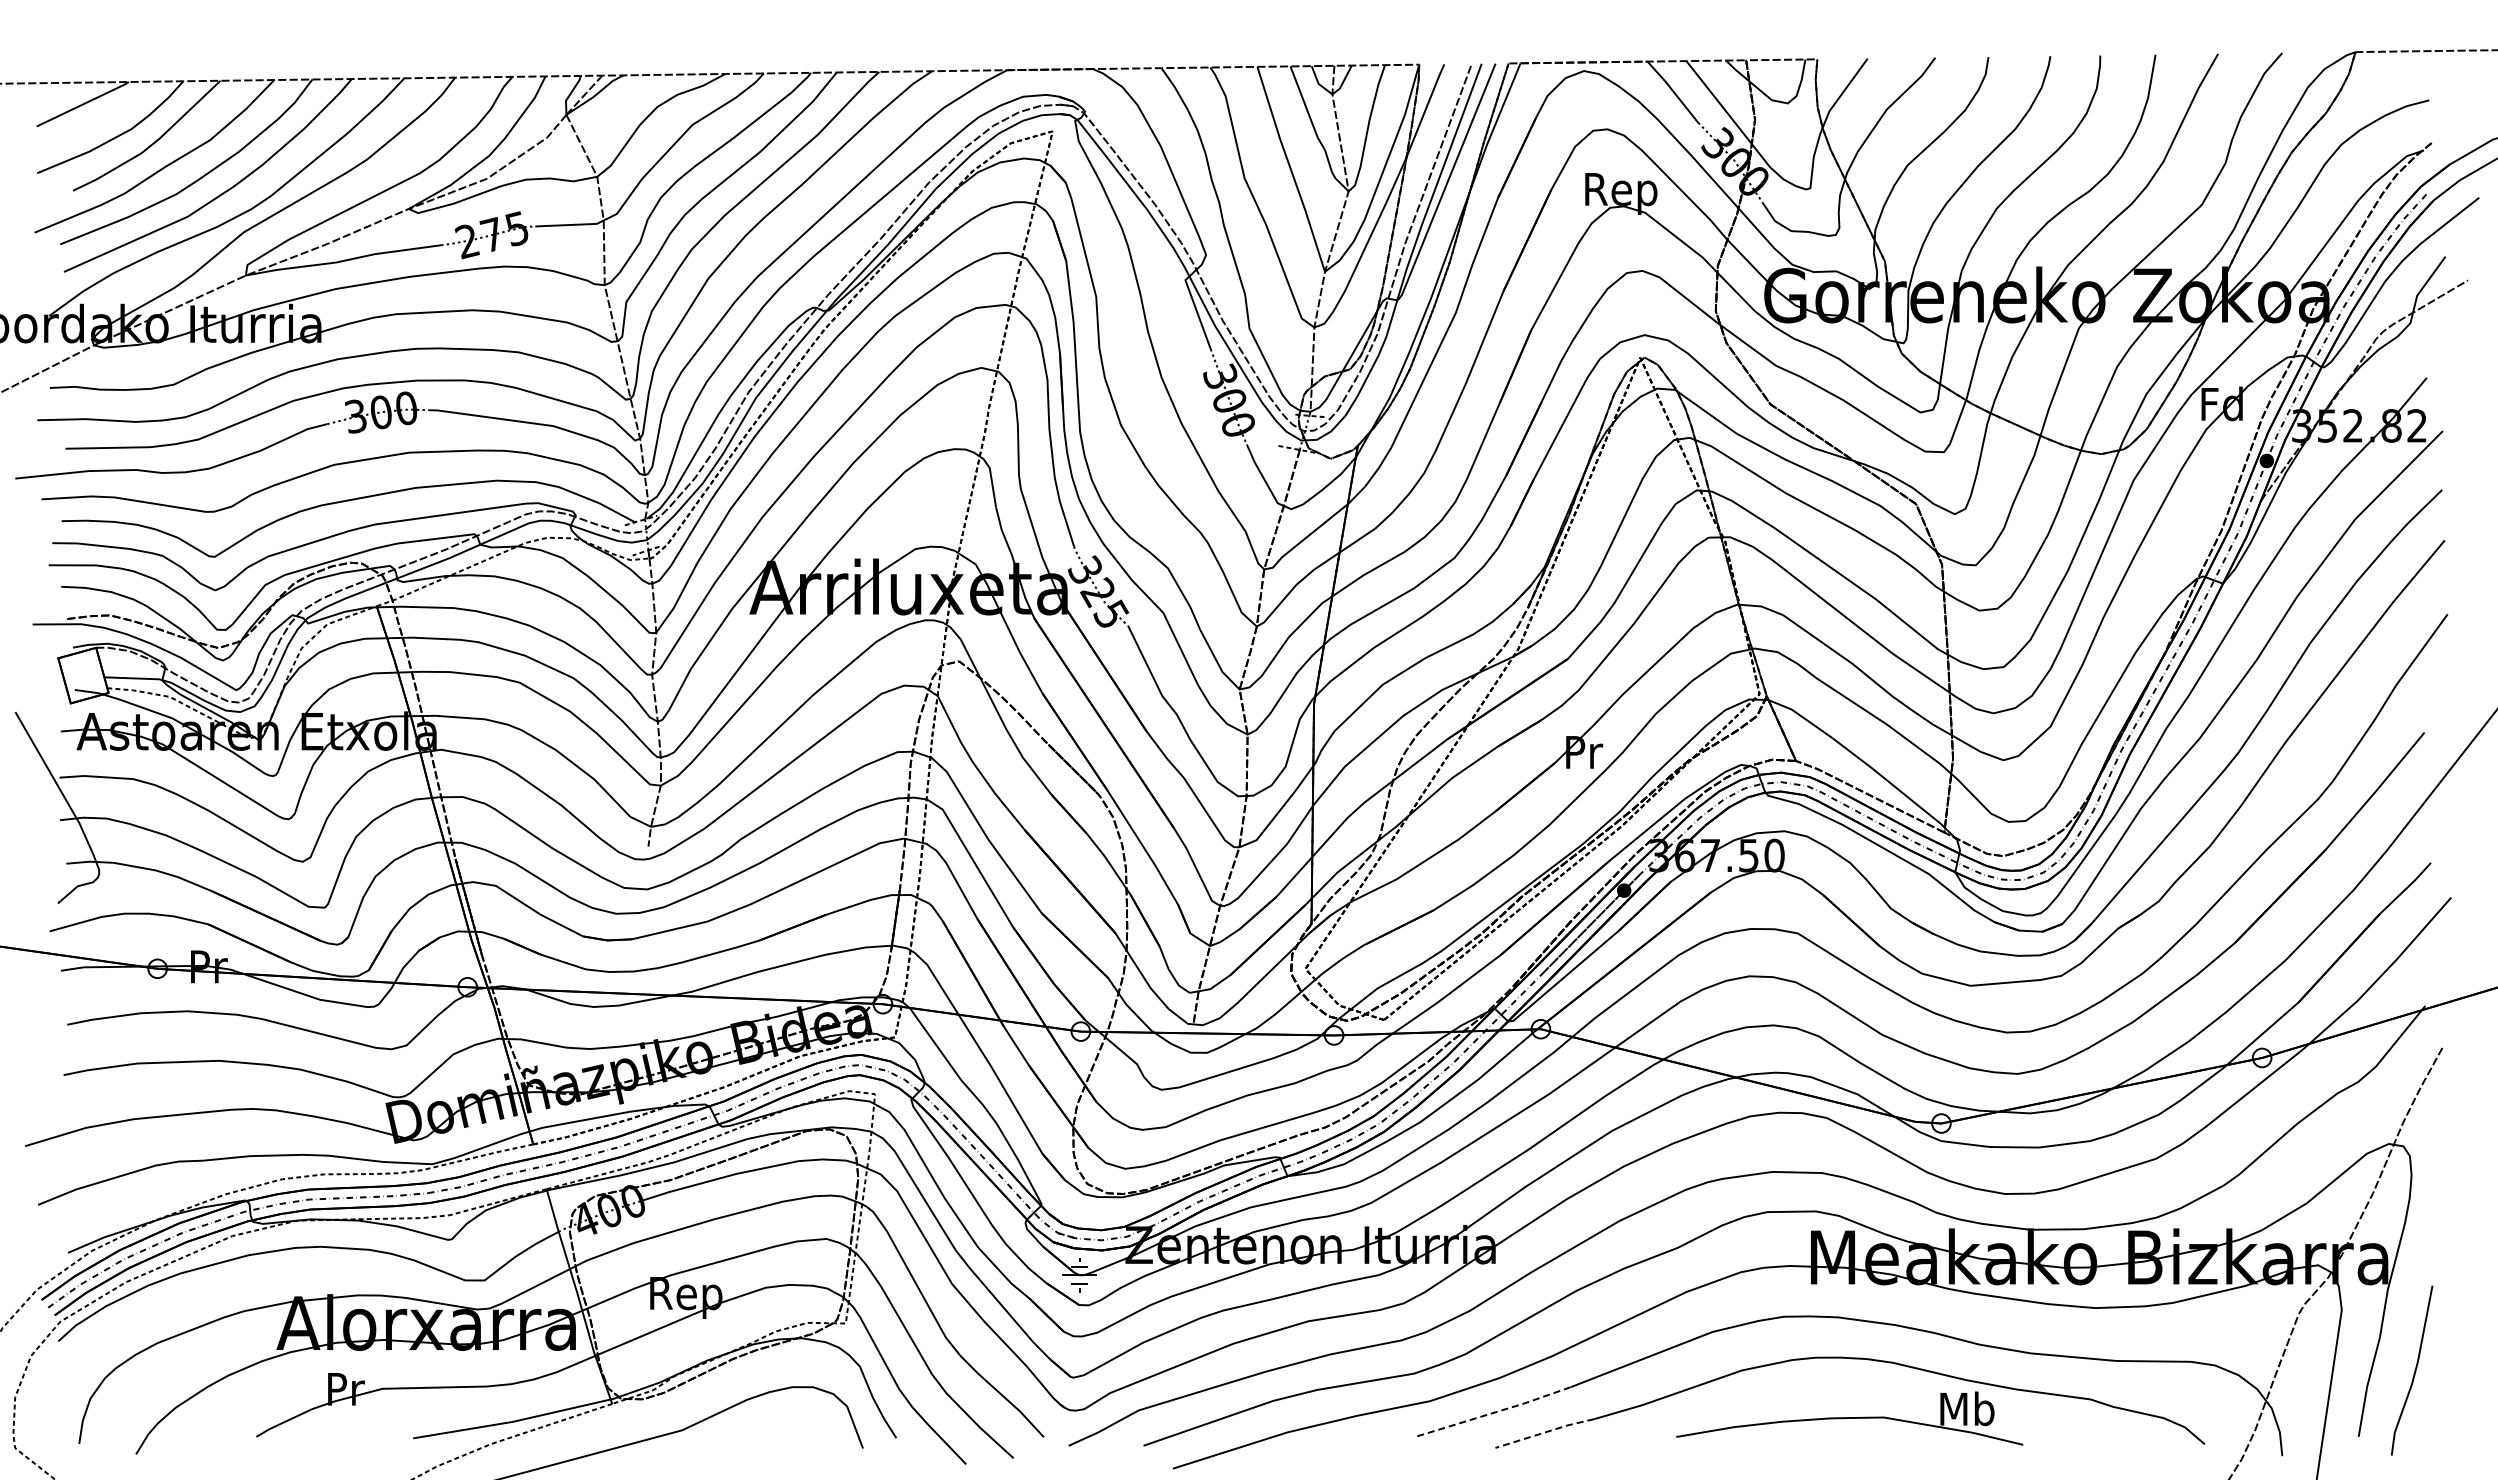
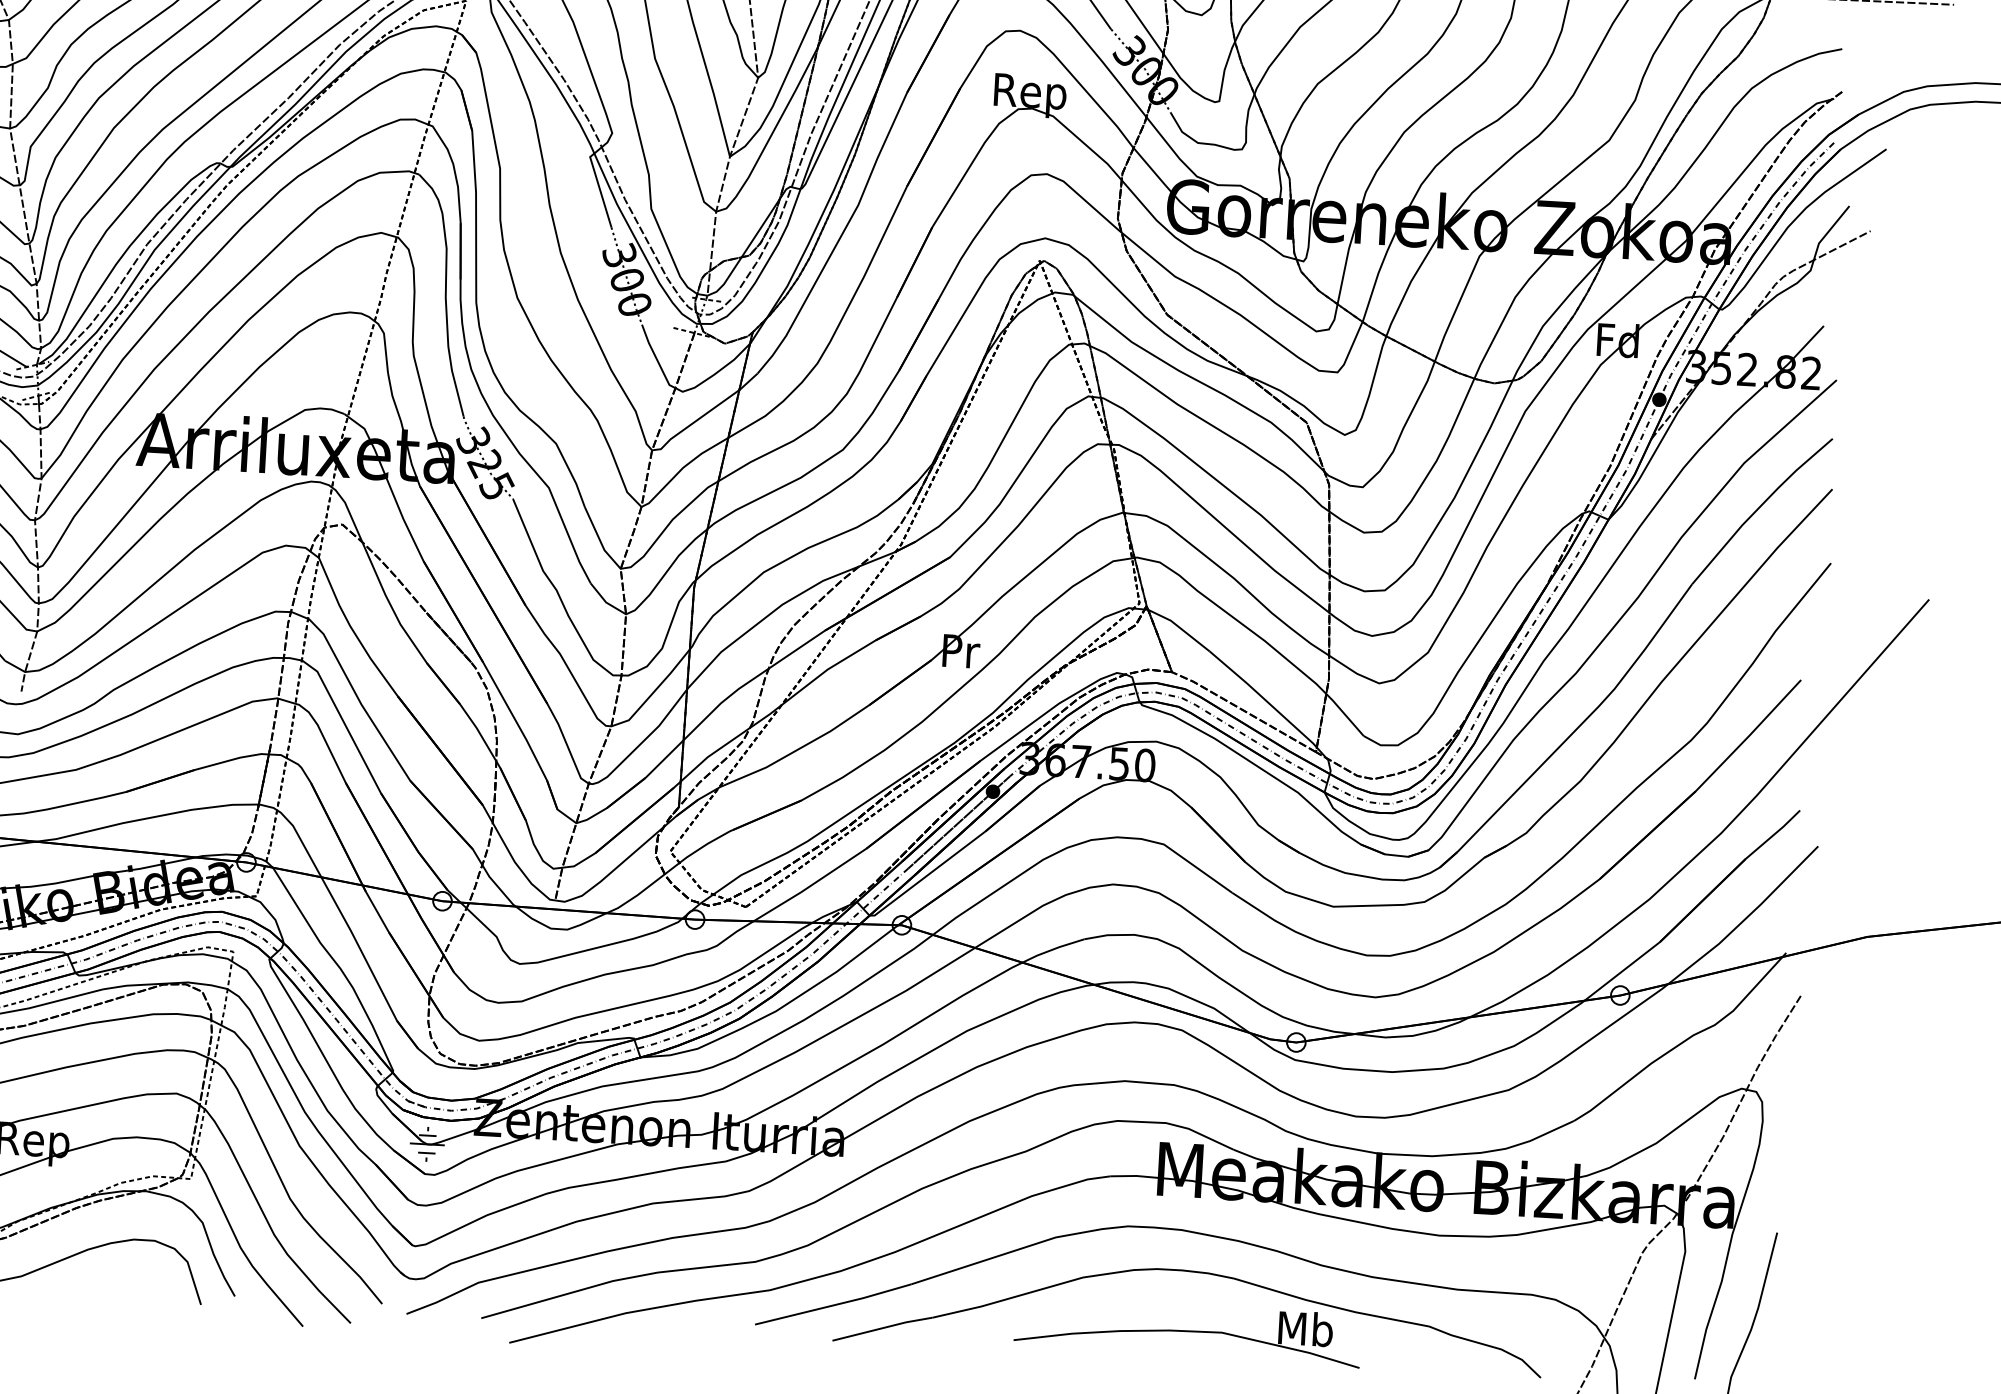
line: (1495, 1412) -> (834, 1305), dashed -> solid
line: (1545, 1432) -> (883, 1328), dashed -> solid

